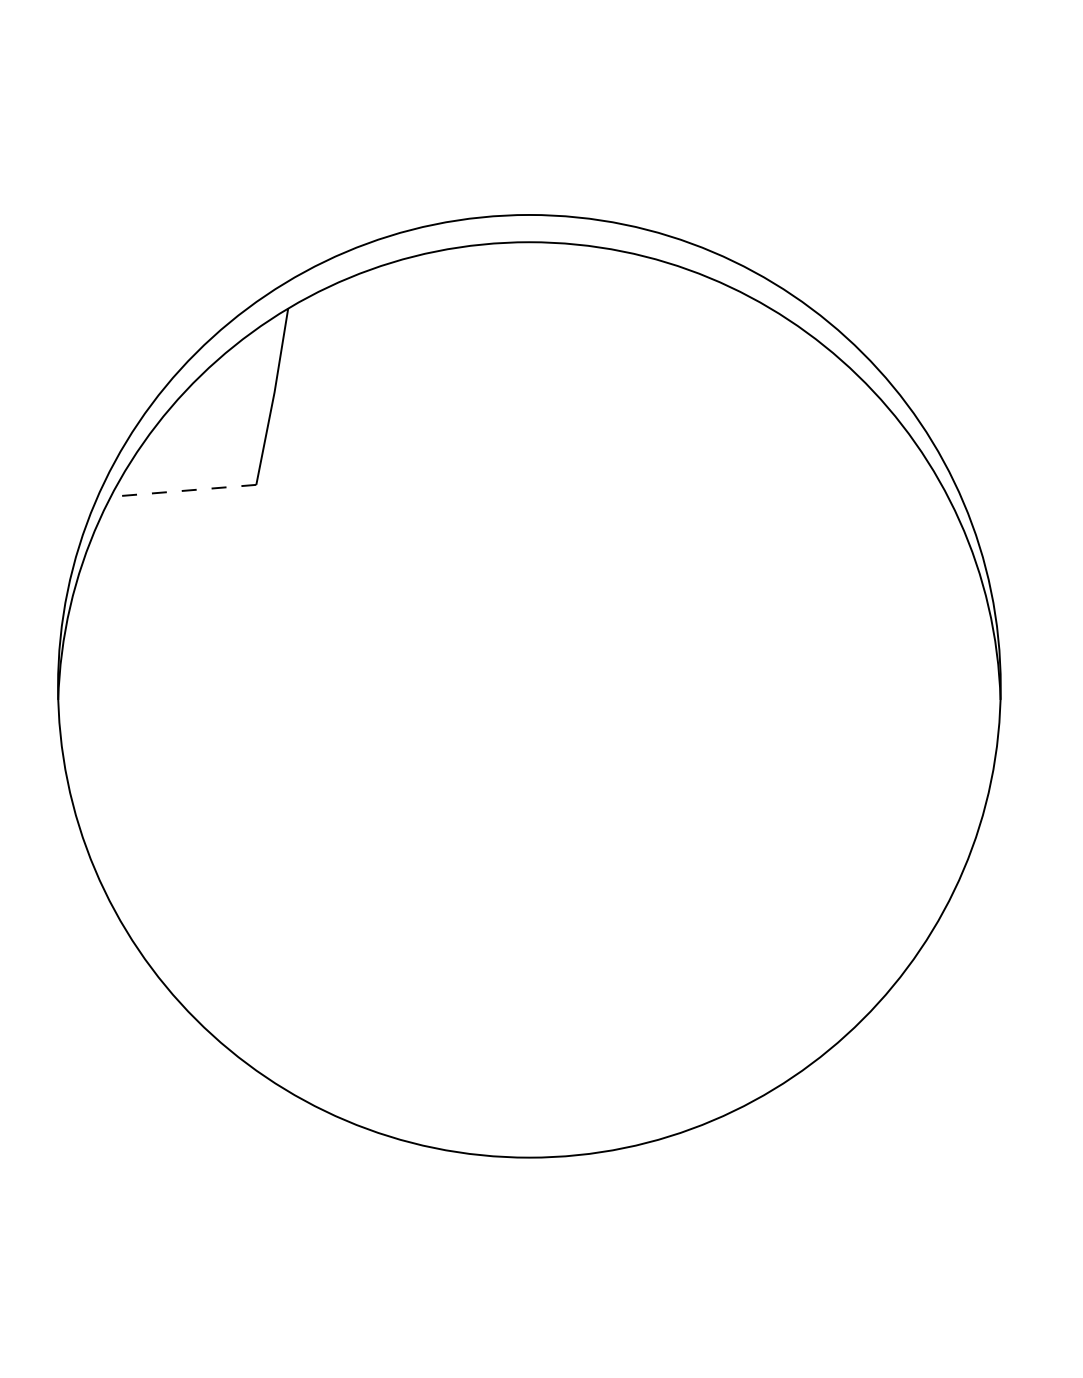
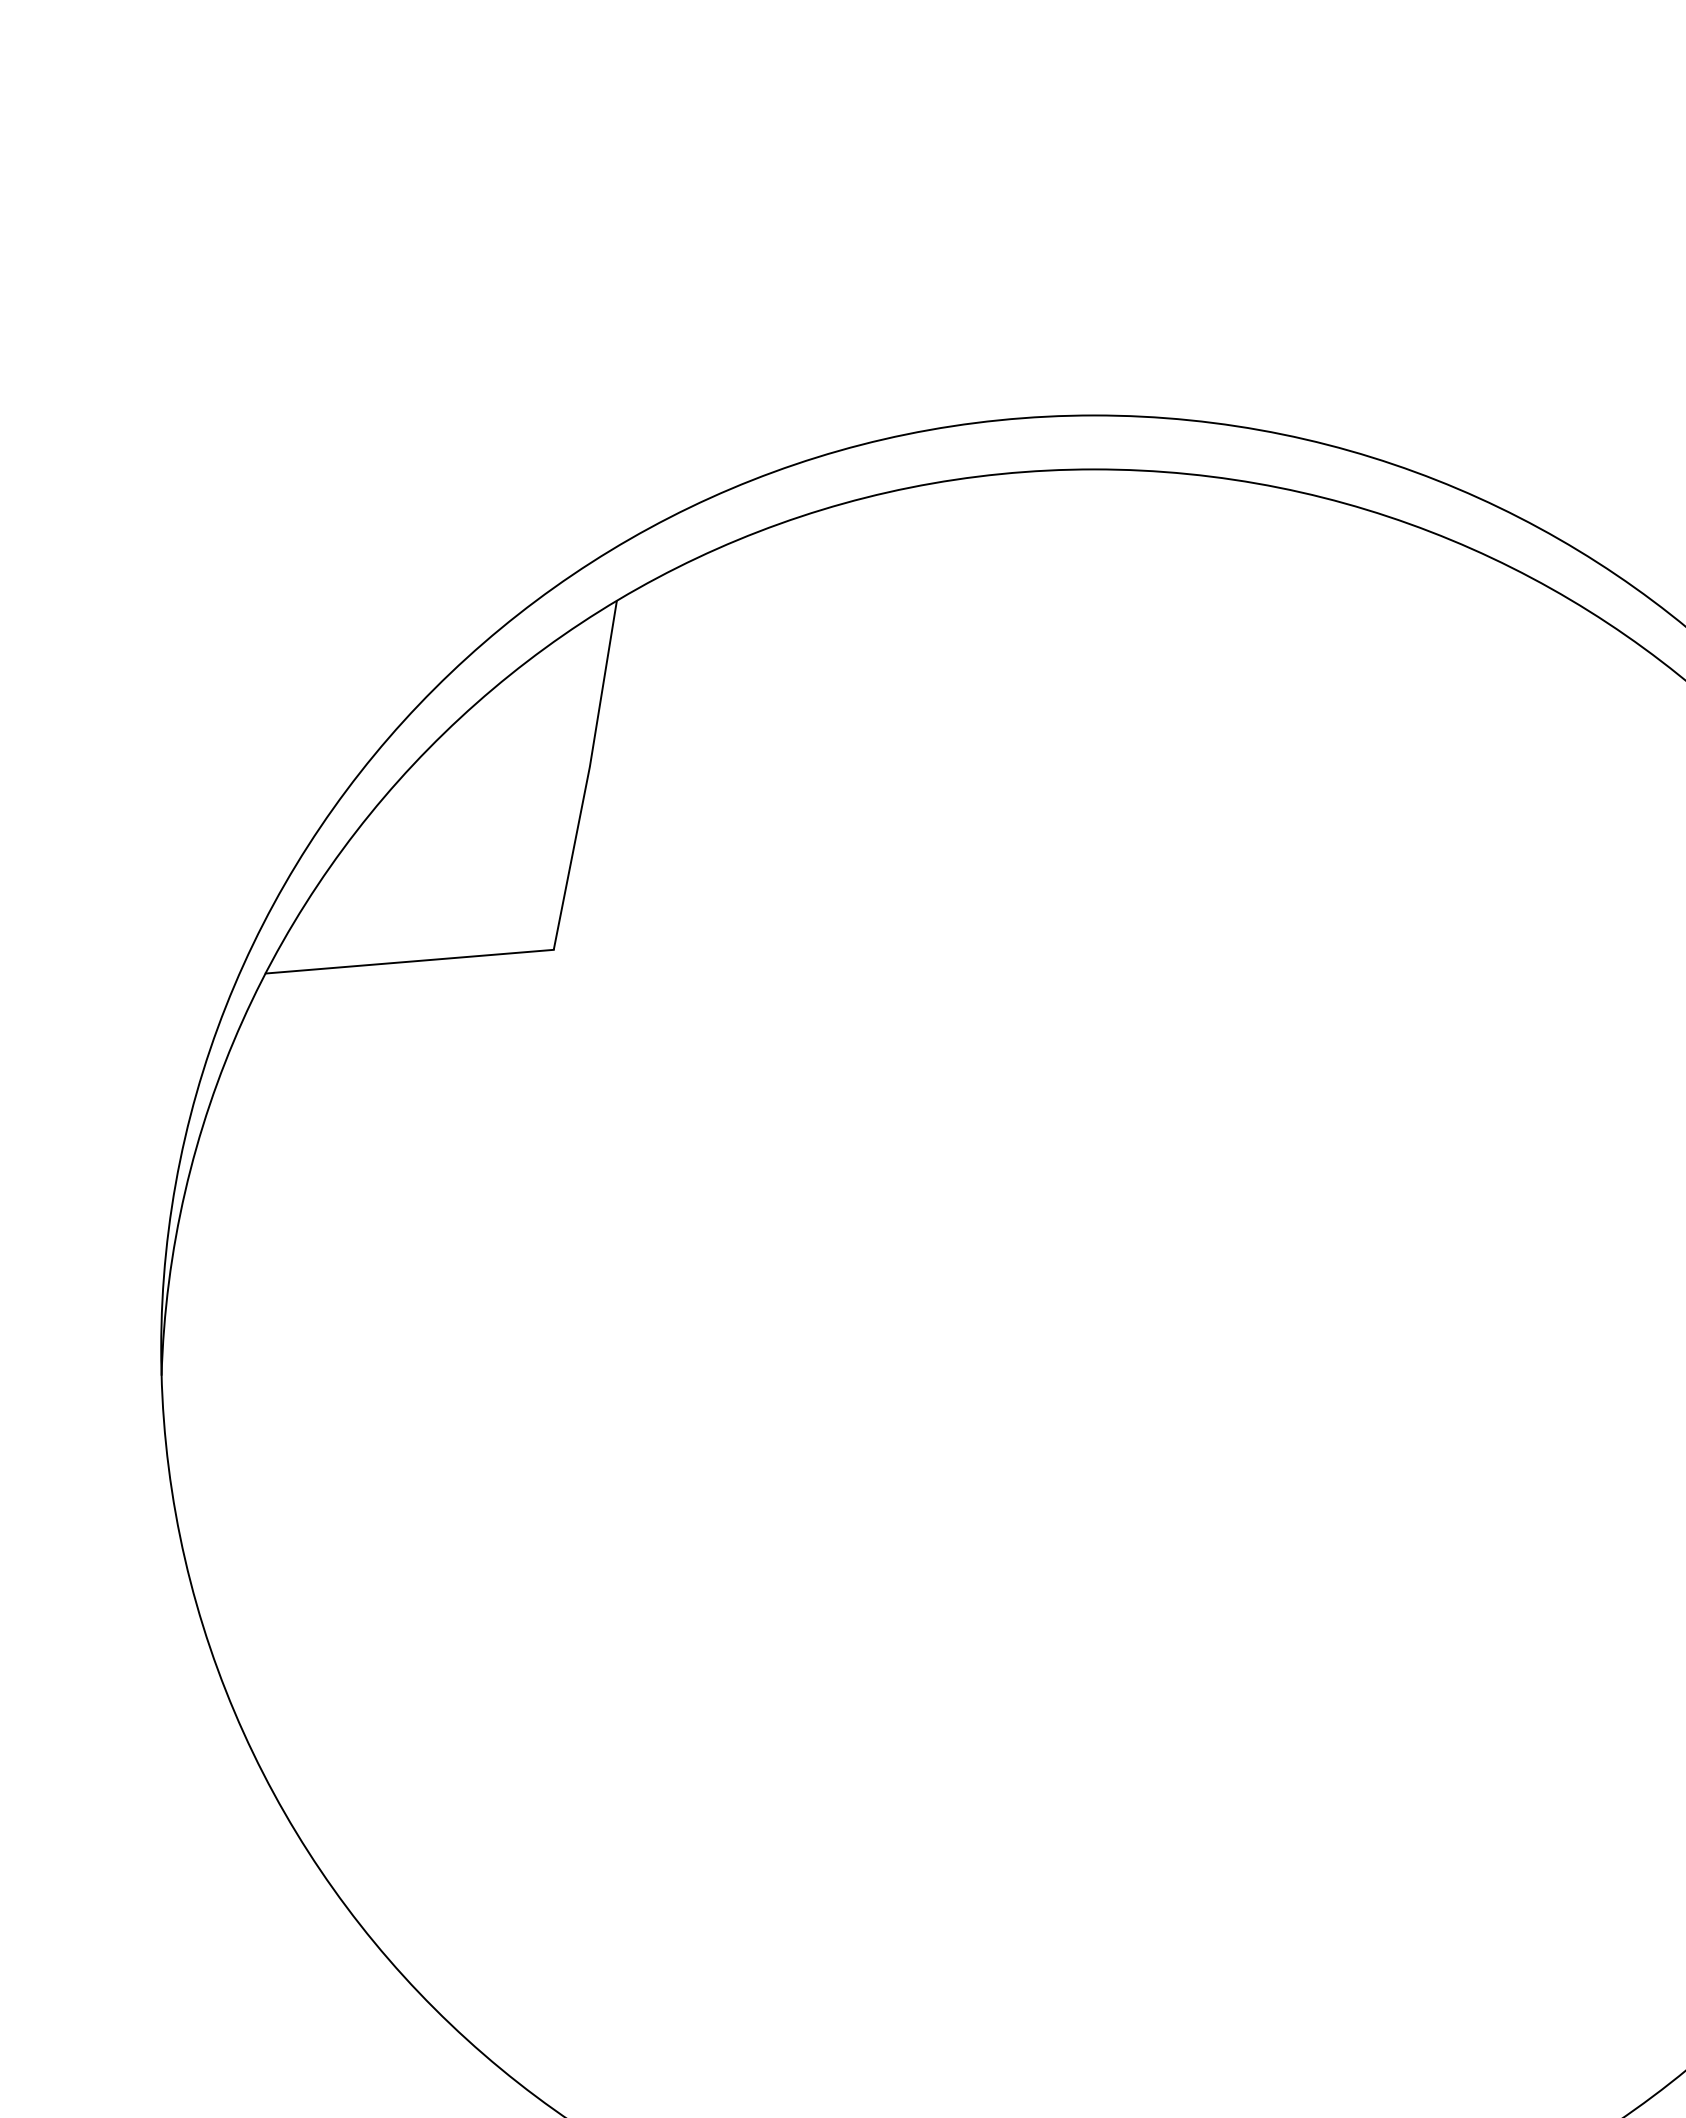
line: (183, 490) -> (409, 960), dashed -> solid

